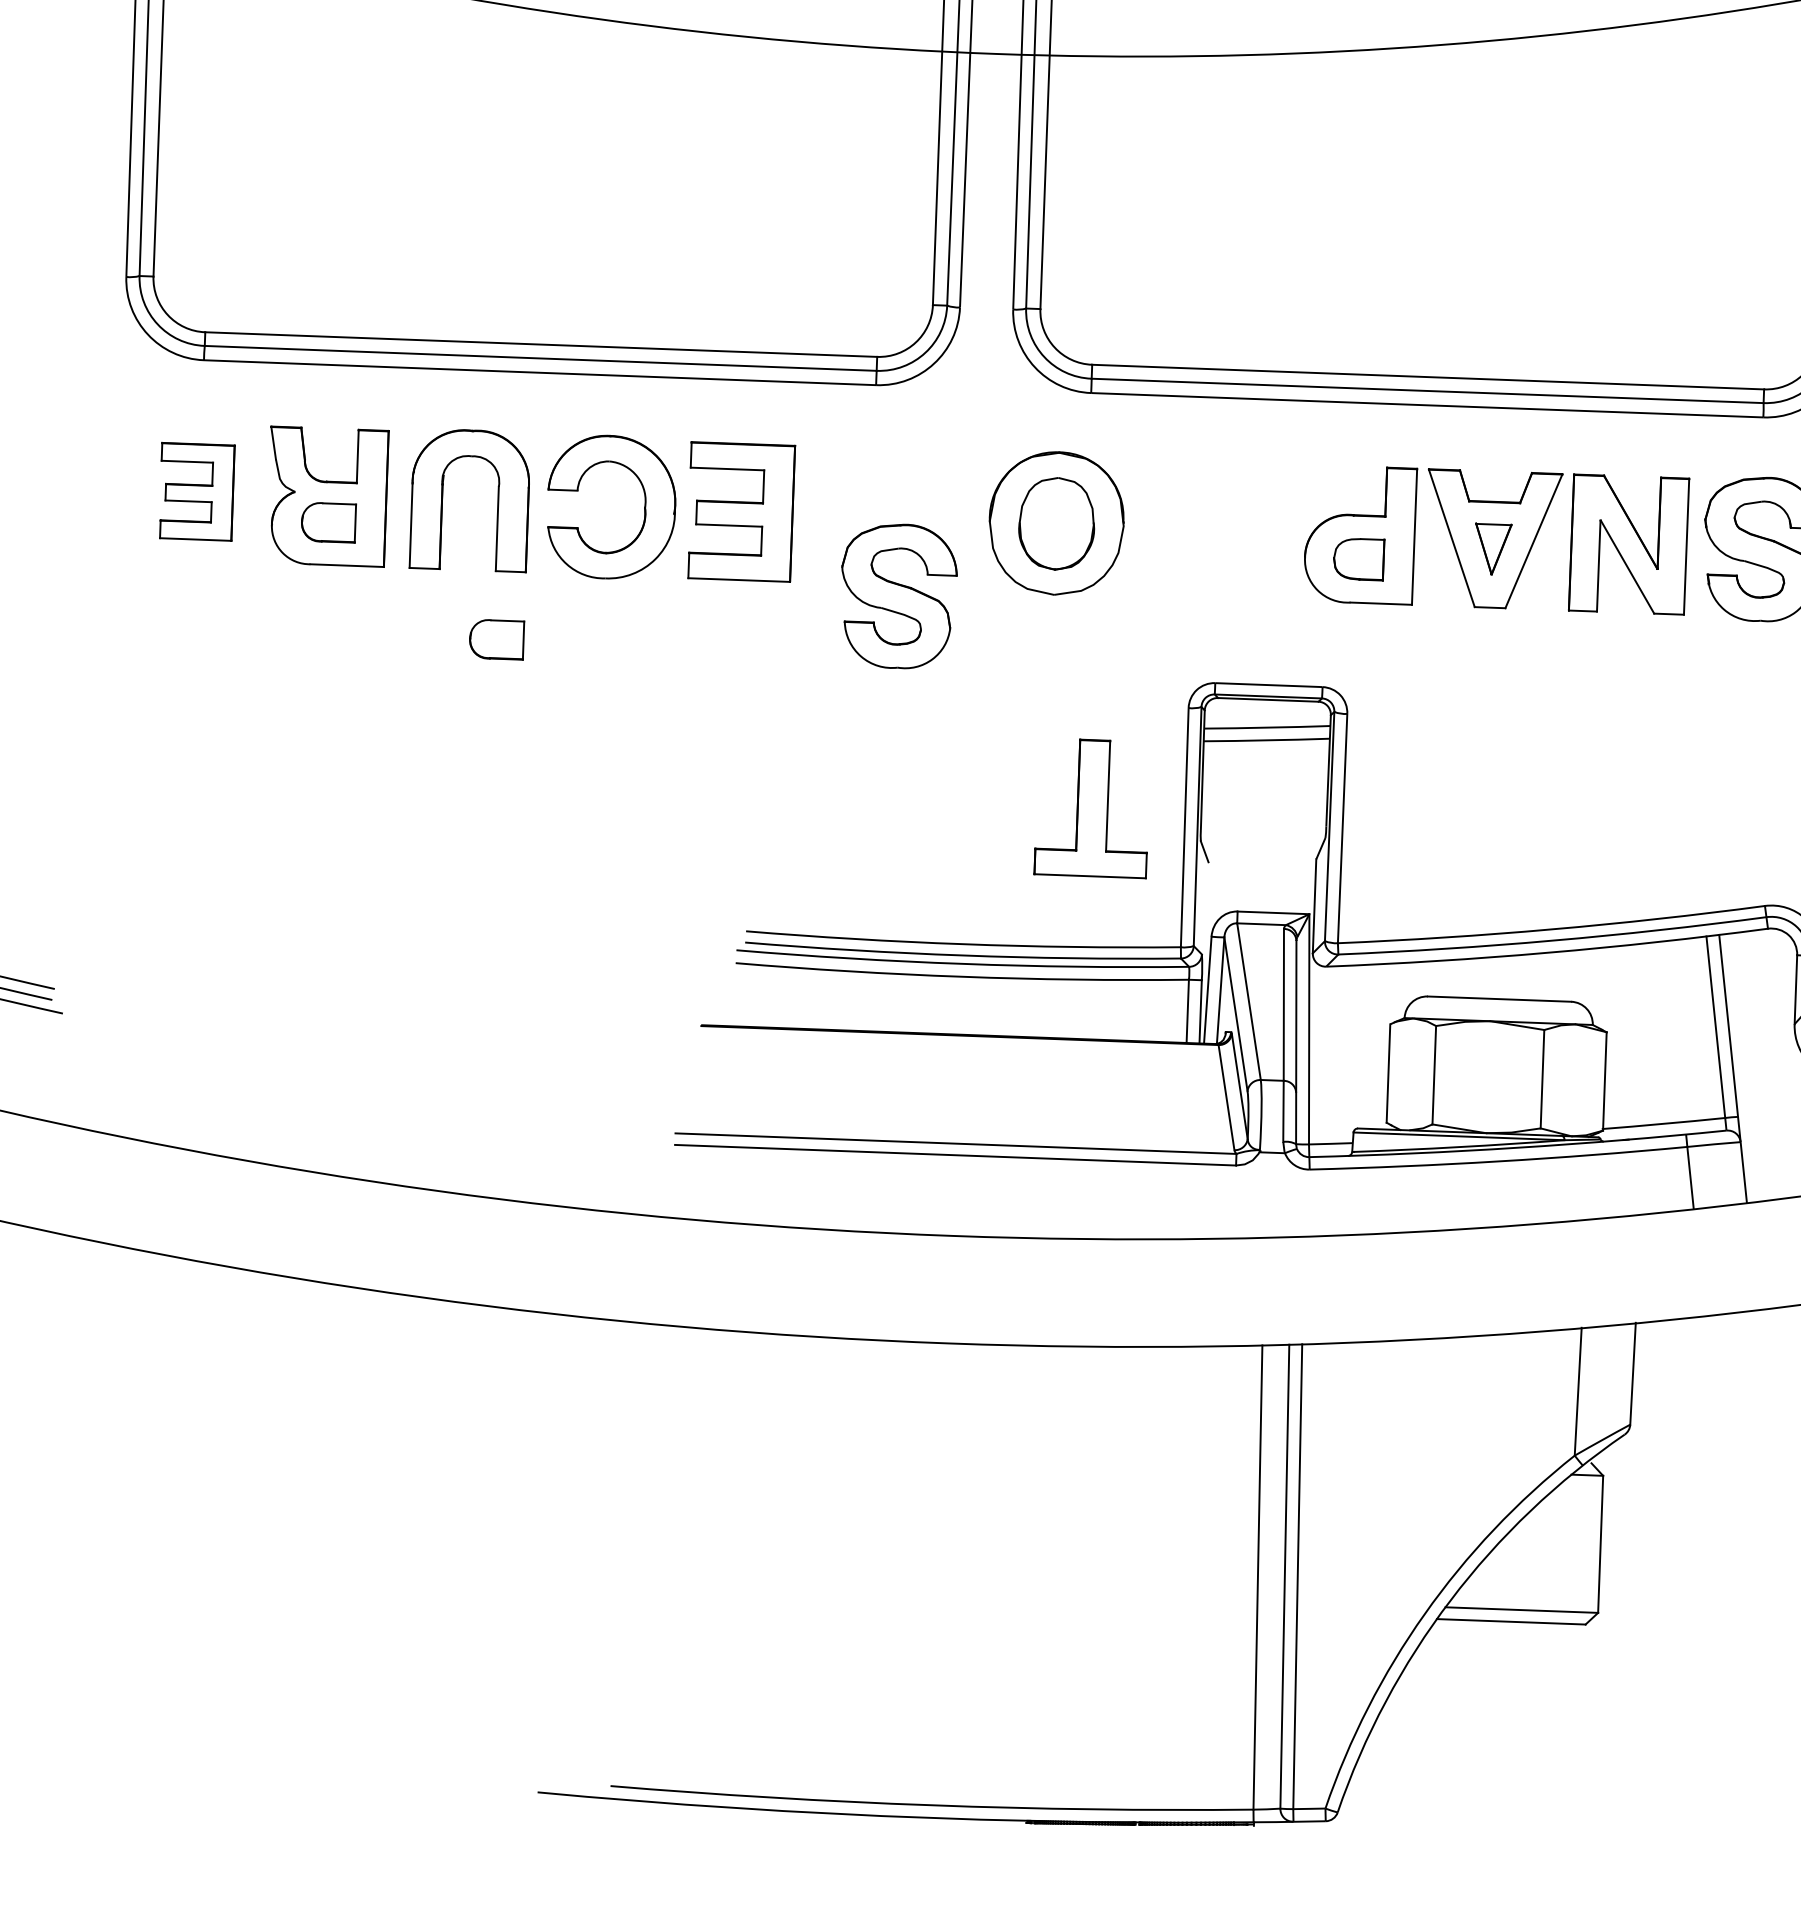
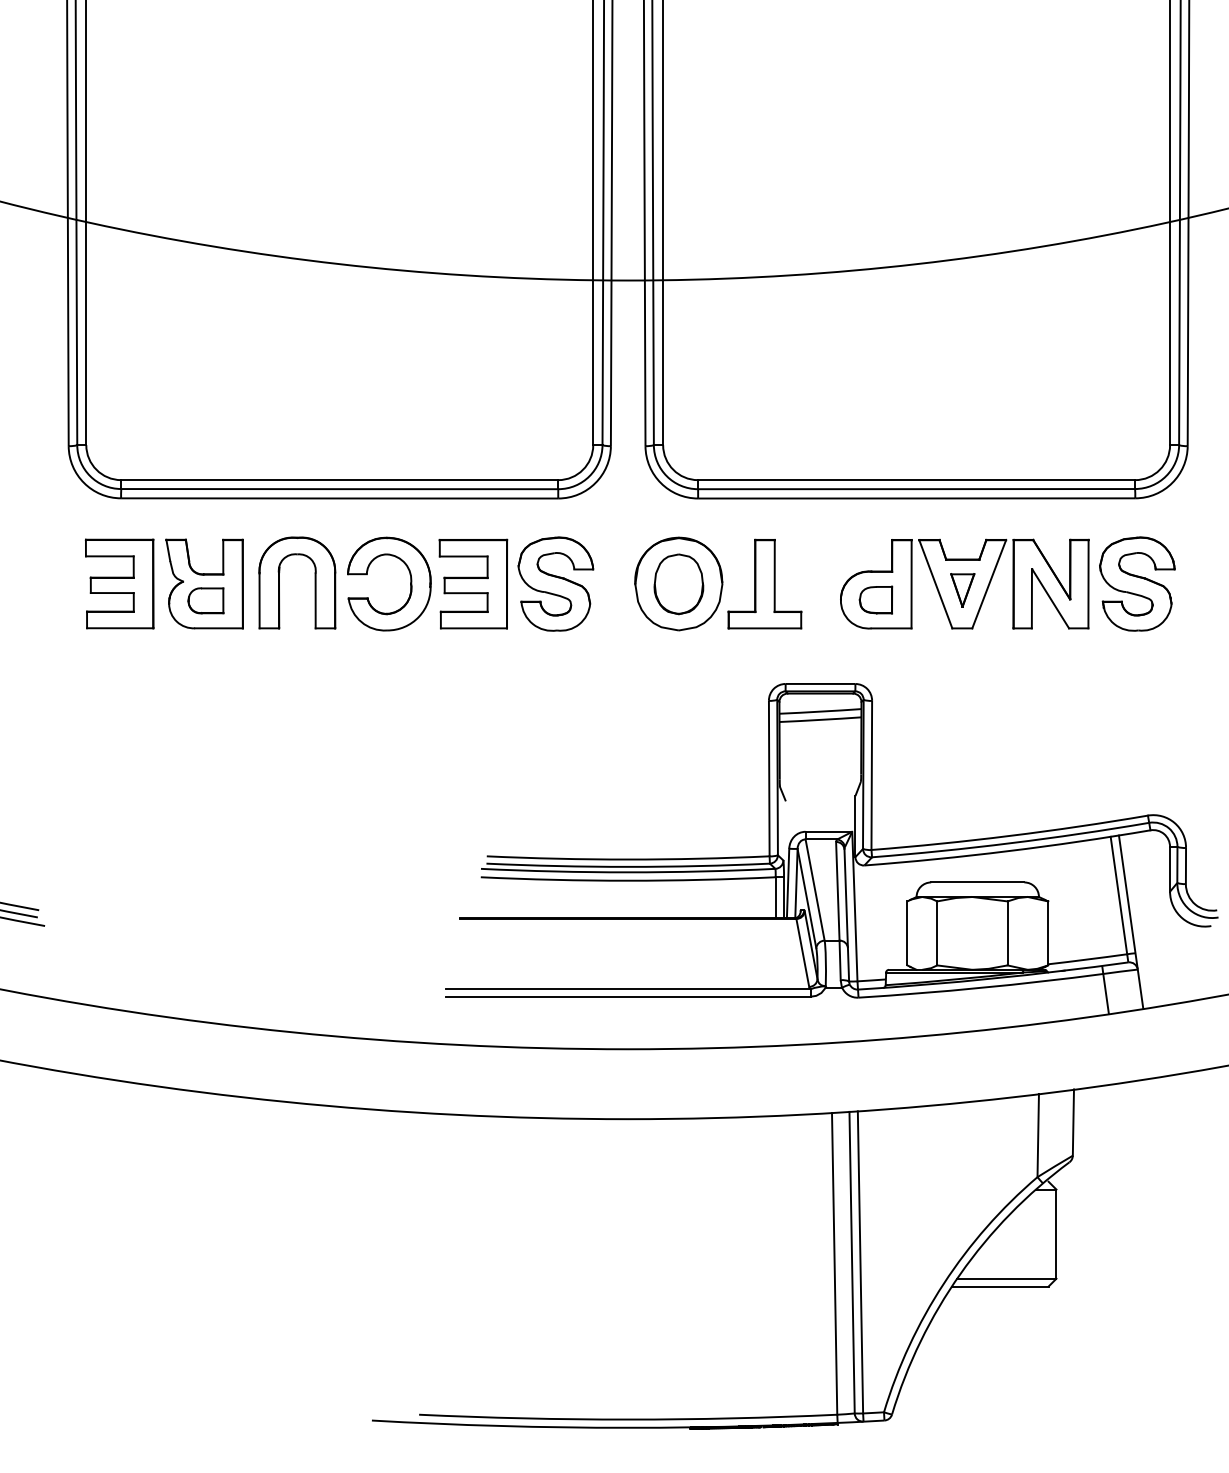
part: (196, 491) -> (119, 583), size x1.43
part: (898, 595) -> (555, 583), moved
part: (496, 639) -> (317, 672), removed
part: (1091, 807) -> (764, 583), moved

